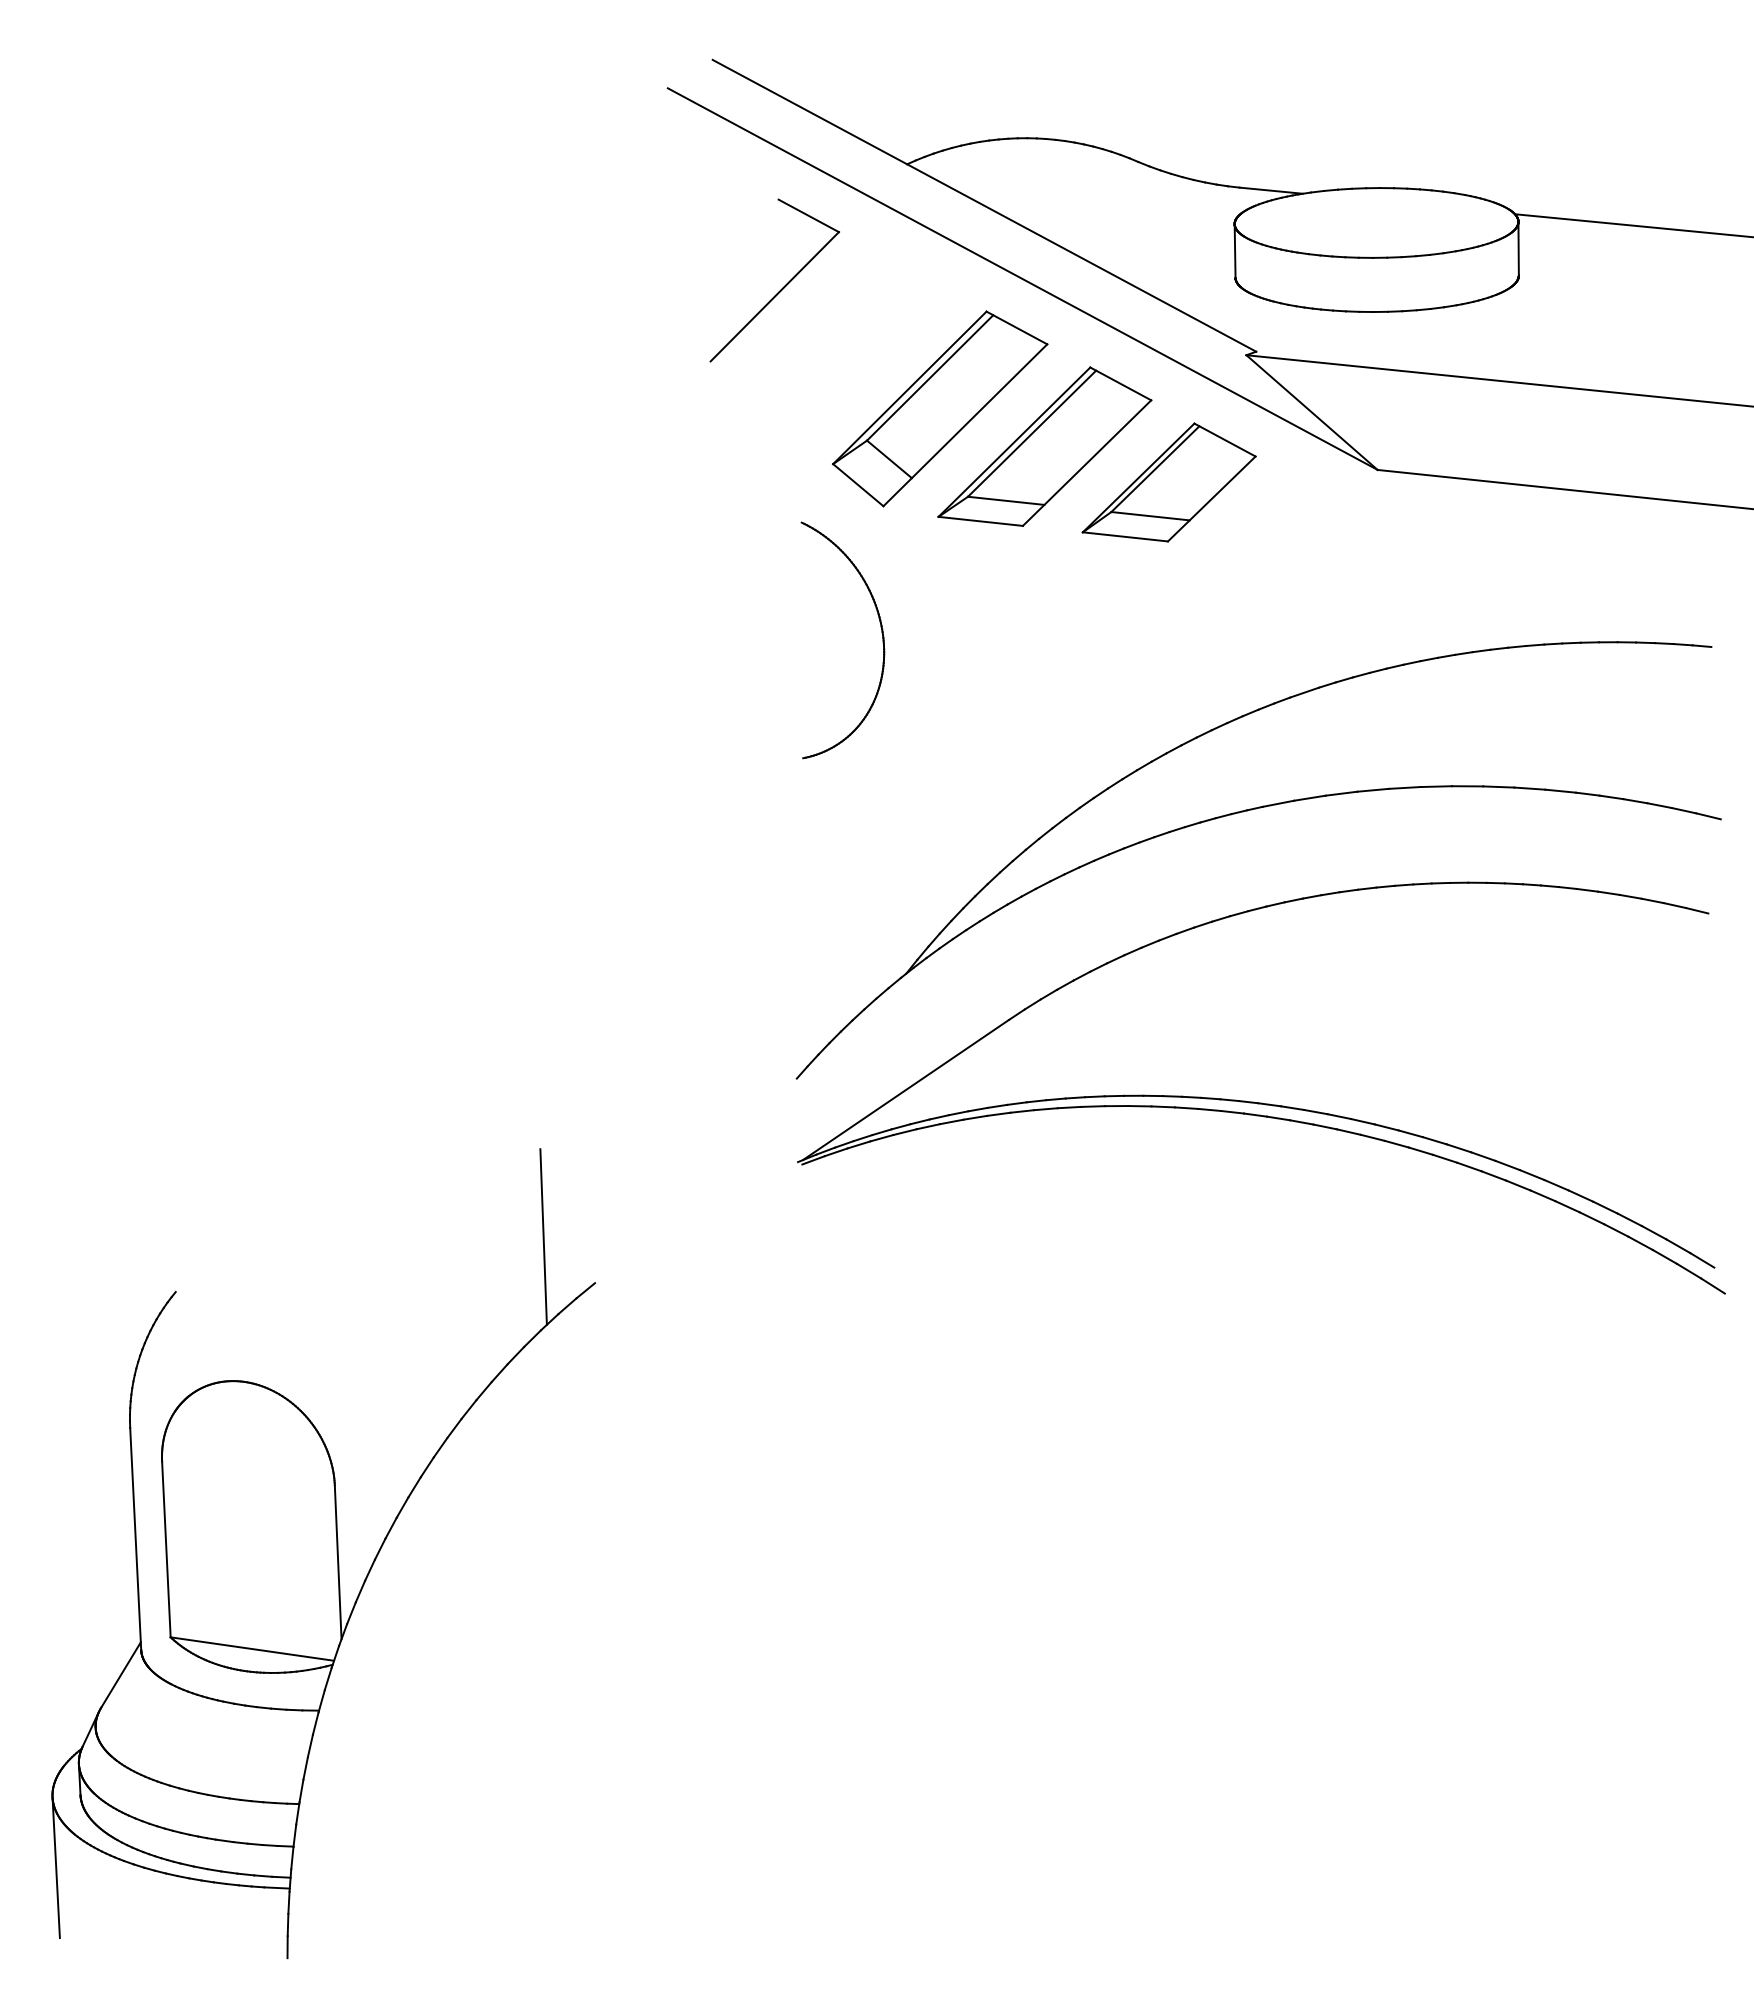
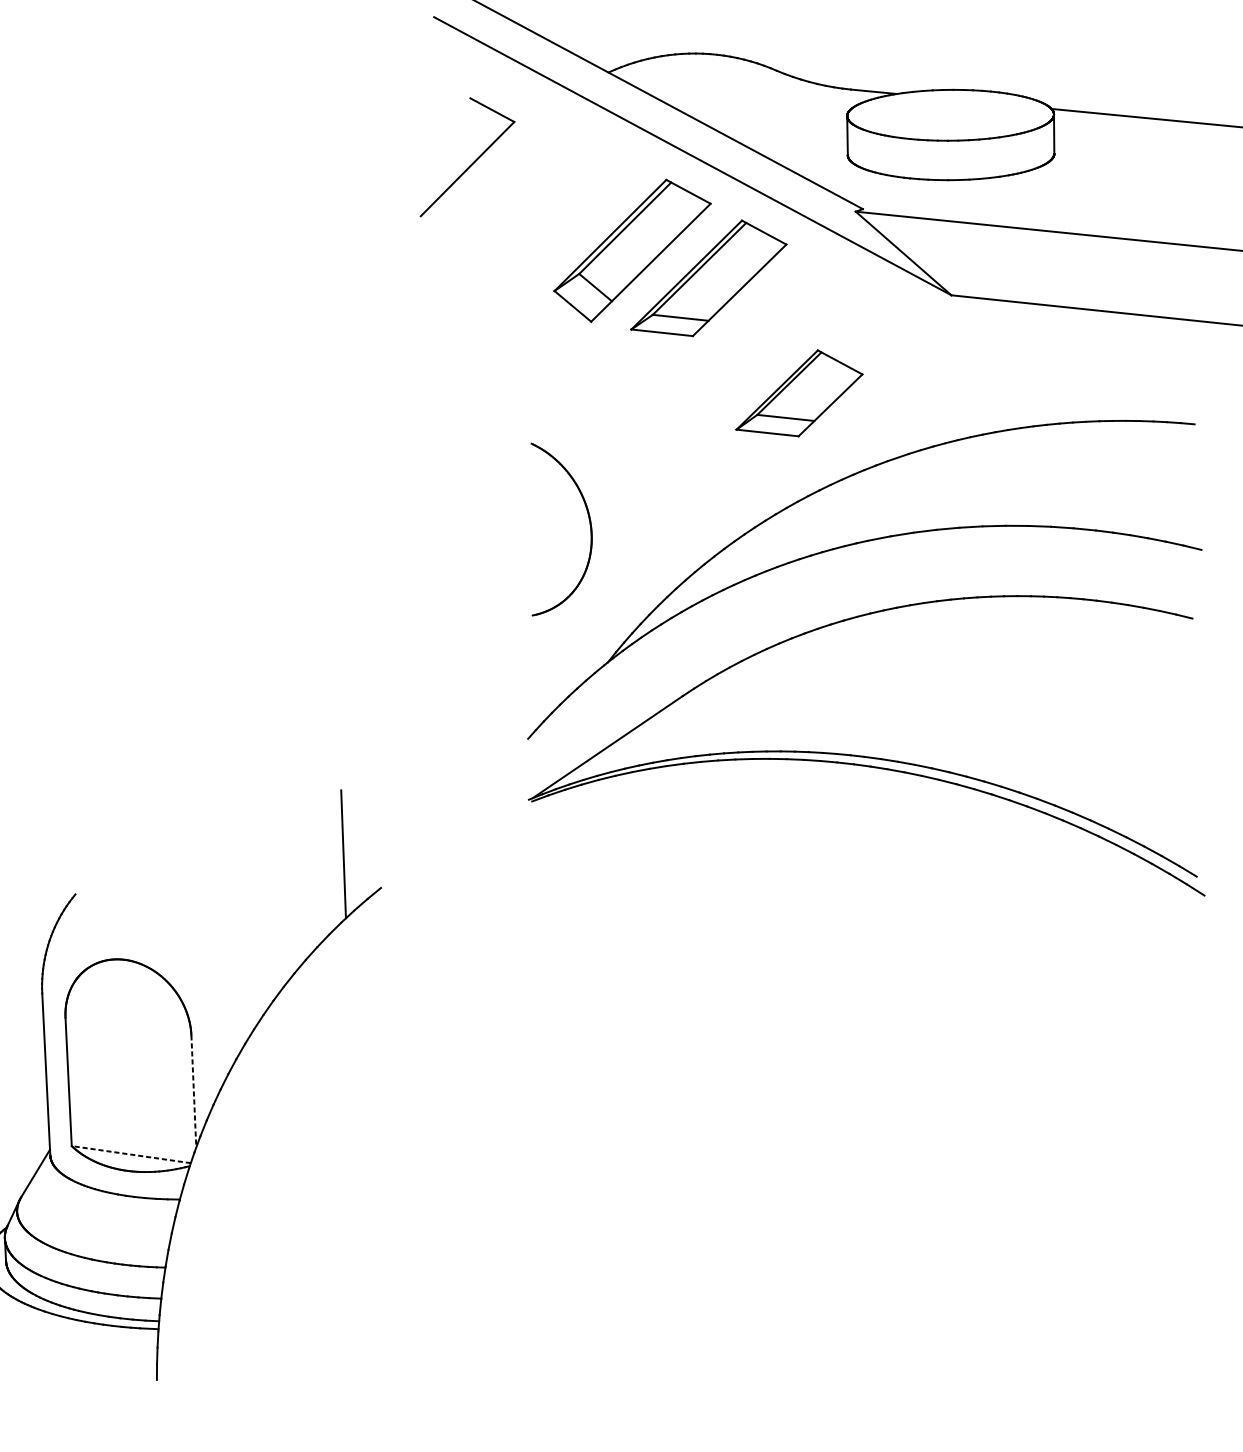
part: (782, 287) -> (473, 162), moved
part: (1168, 482) -> (798, 393), moved
part: (881, 633) -> (589, 524), moved
line: (338, 1562) -> (194, 1091), solid -> dashed
line: (252, 1649) -> (131, 1154), solid -> dashed

